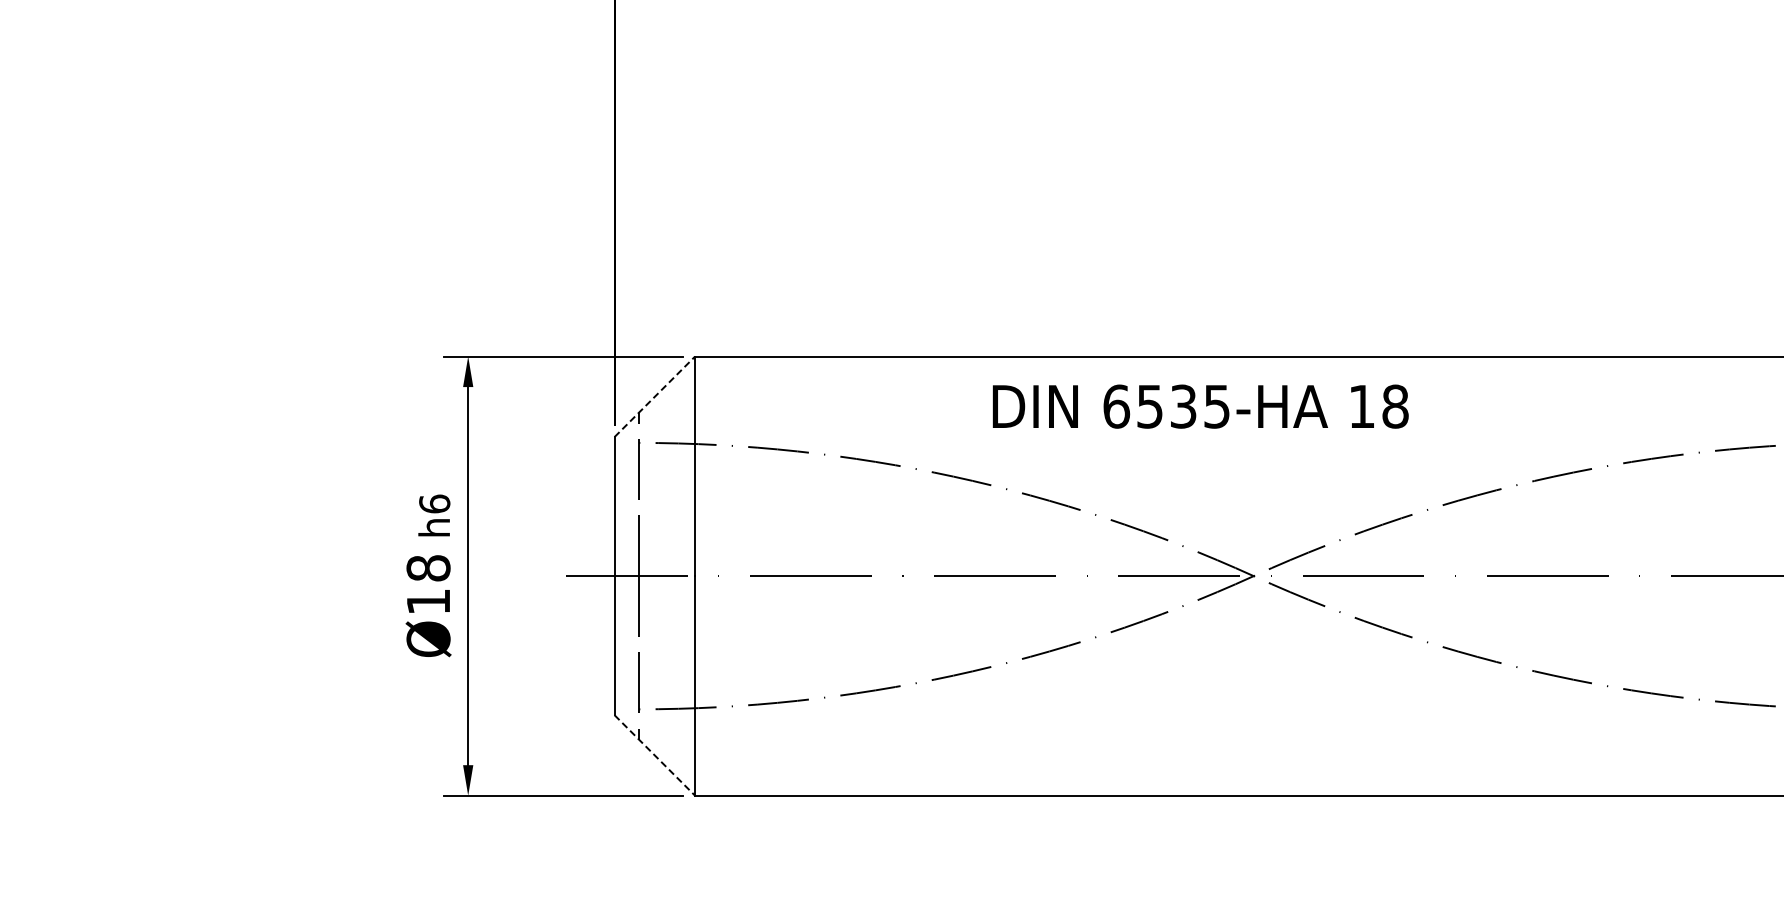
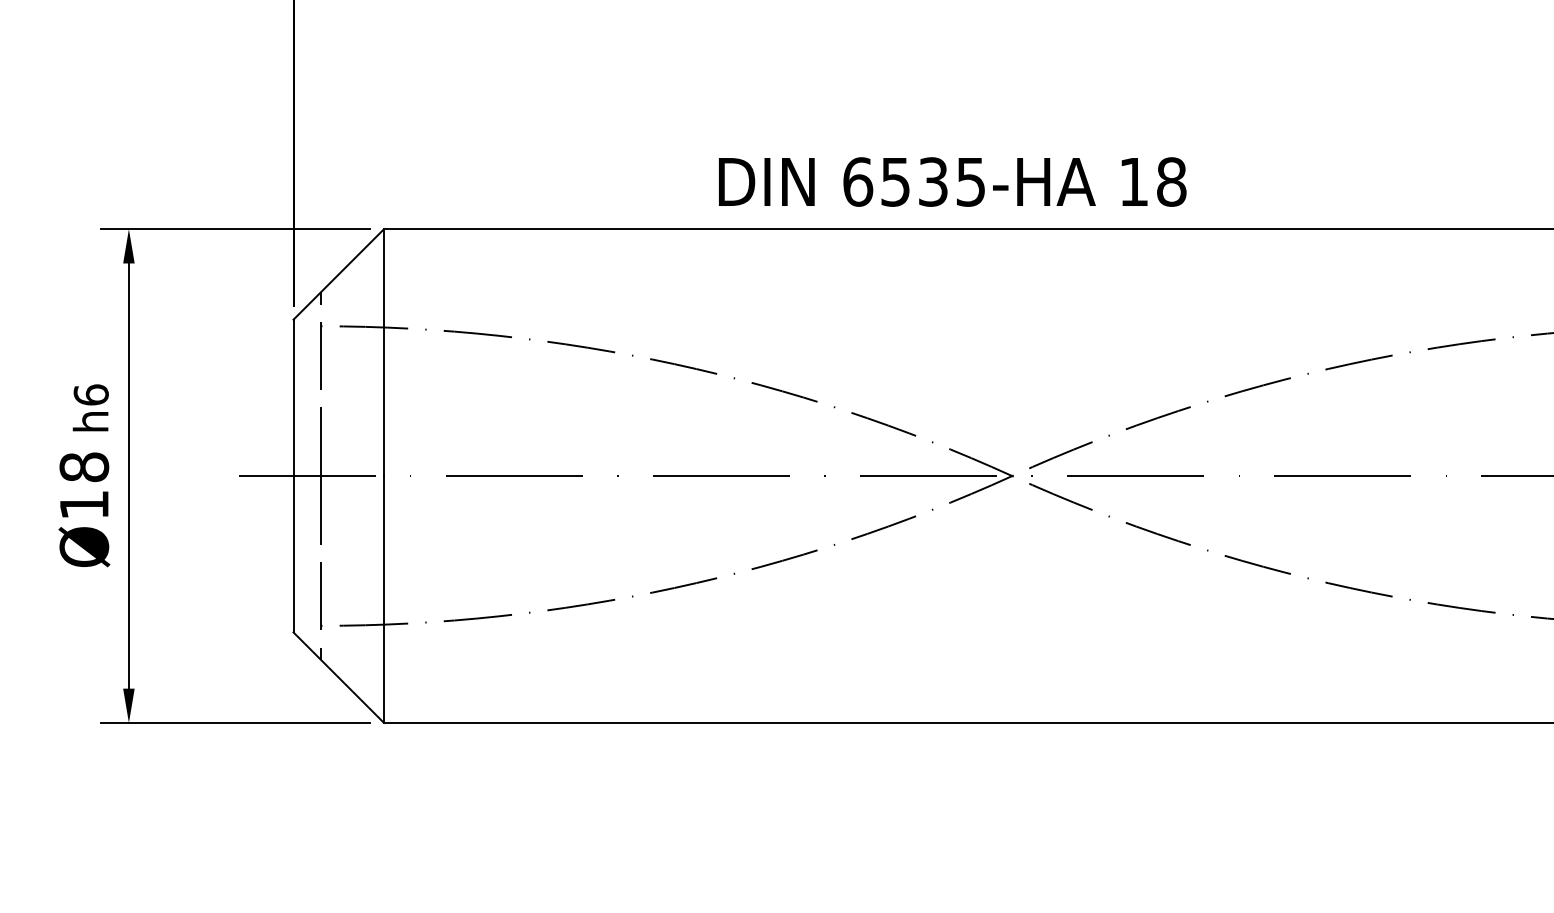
line: (654, 396) -> (338, 274), dashed -> solid
text: (1200, 406) -> (952, 181), moved
line: (654, 755) -> (338, 677), dashed -> solid

